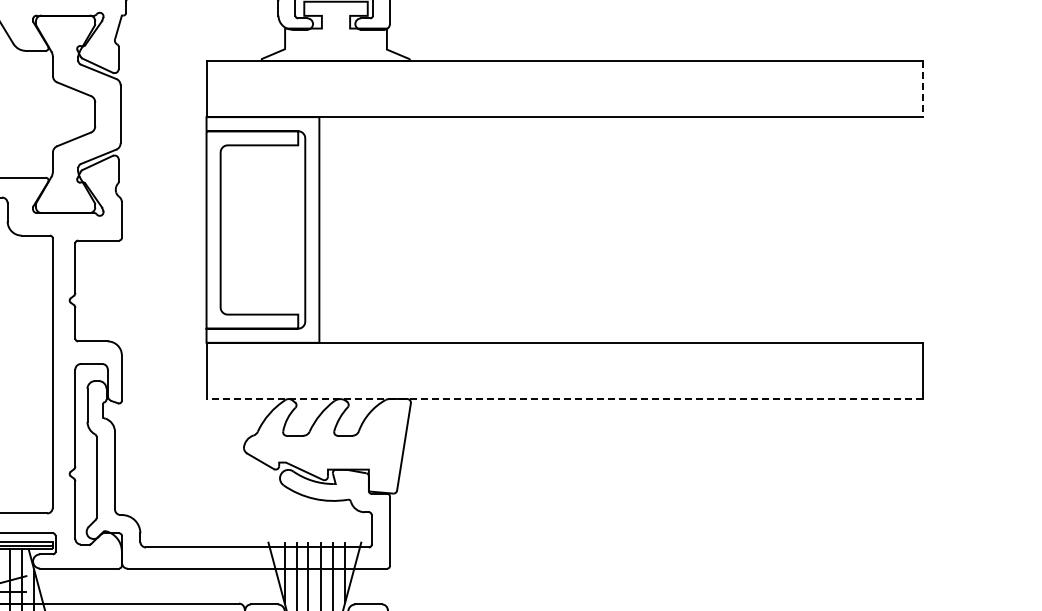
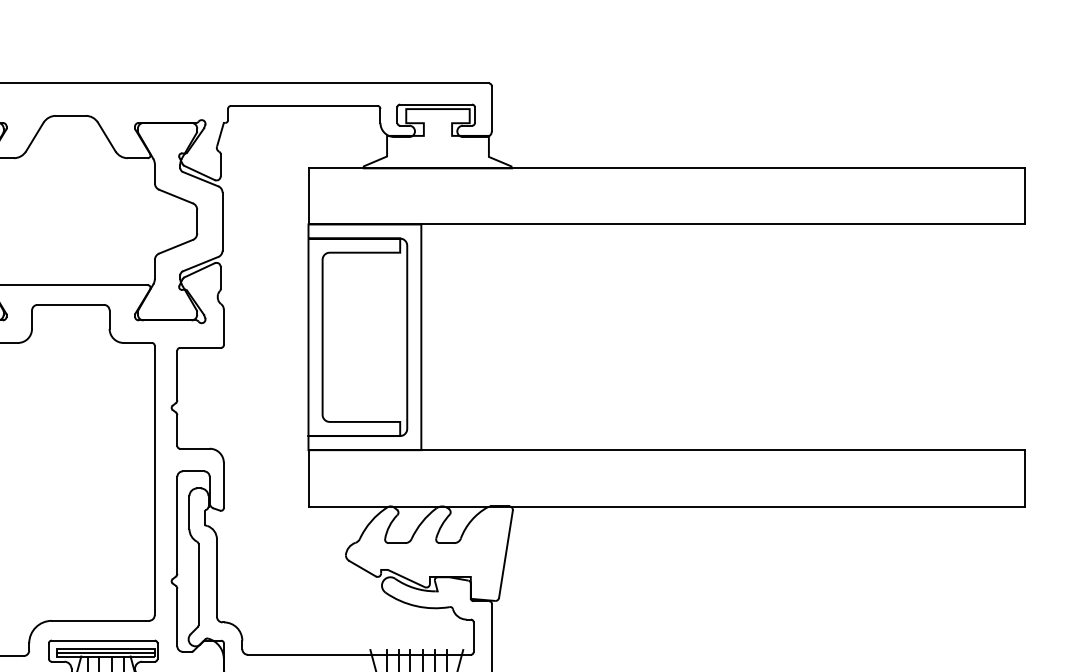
line: (923, 89) -> (1025, 196), dashed -> solid
line: (564, 399) -> (666, 506), dashed -> solid

